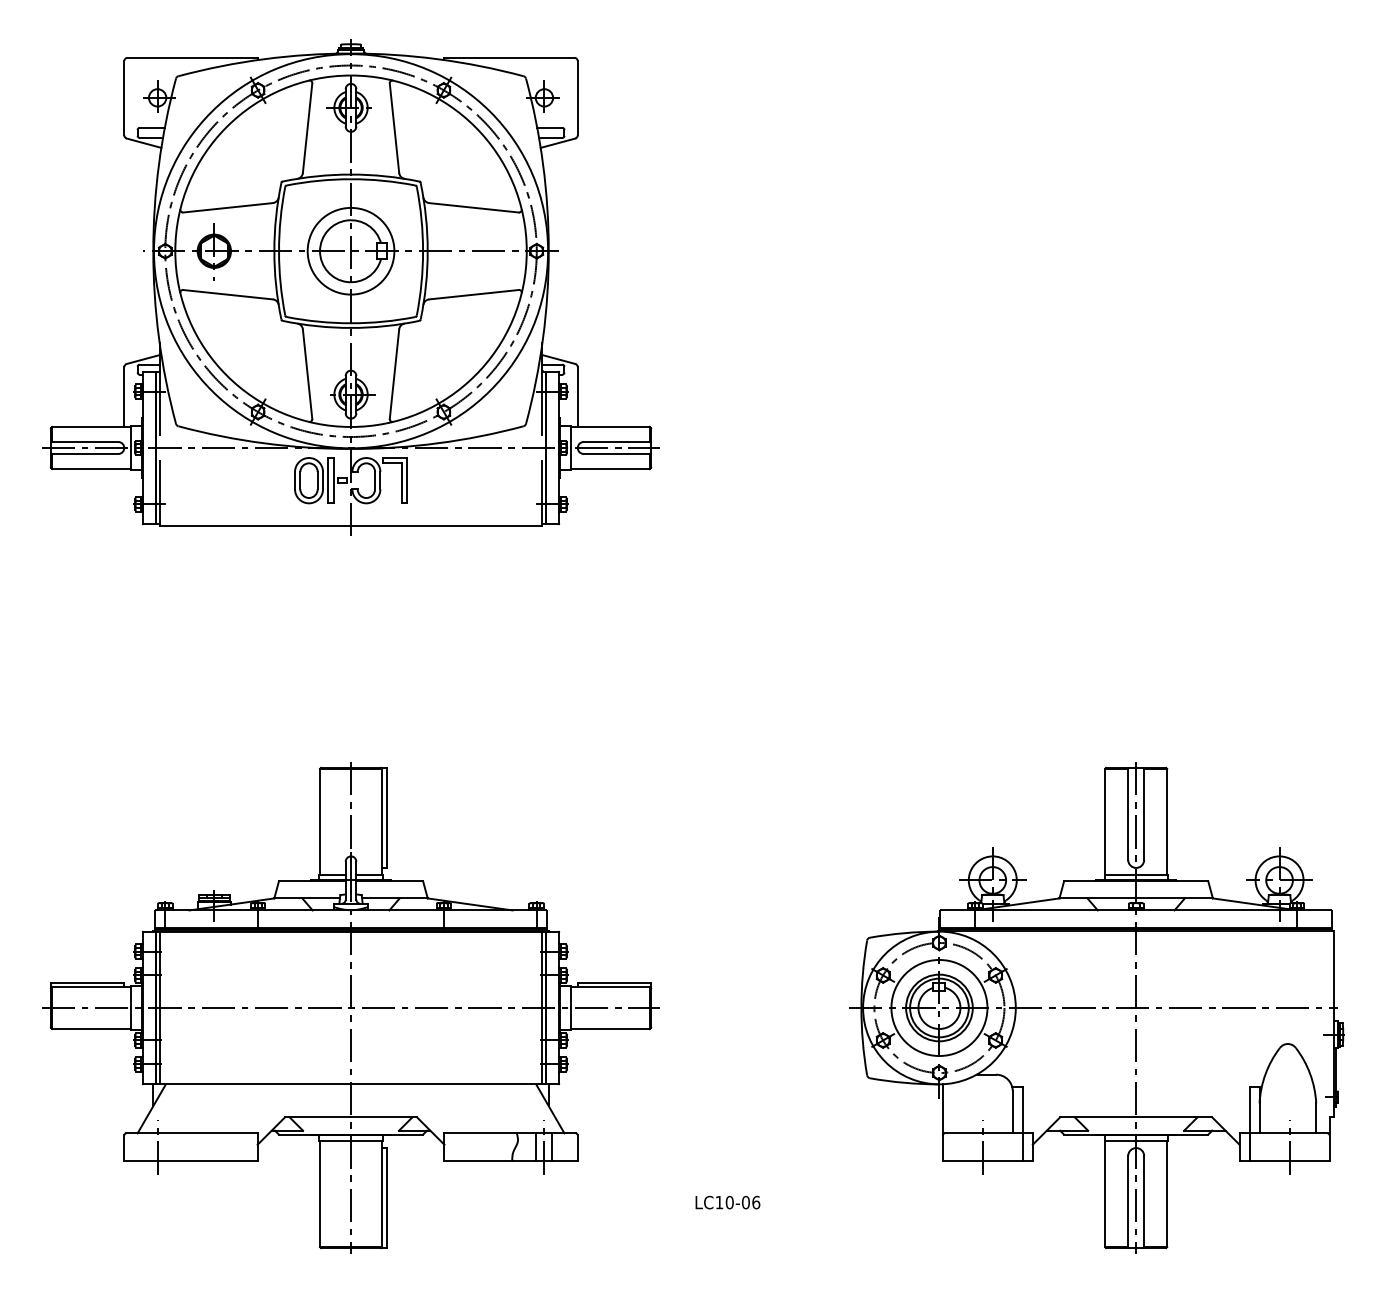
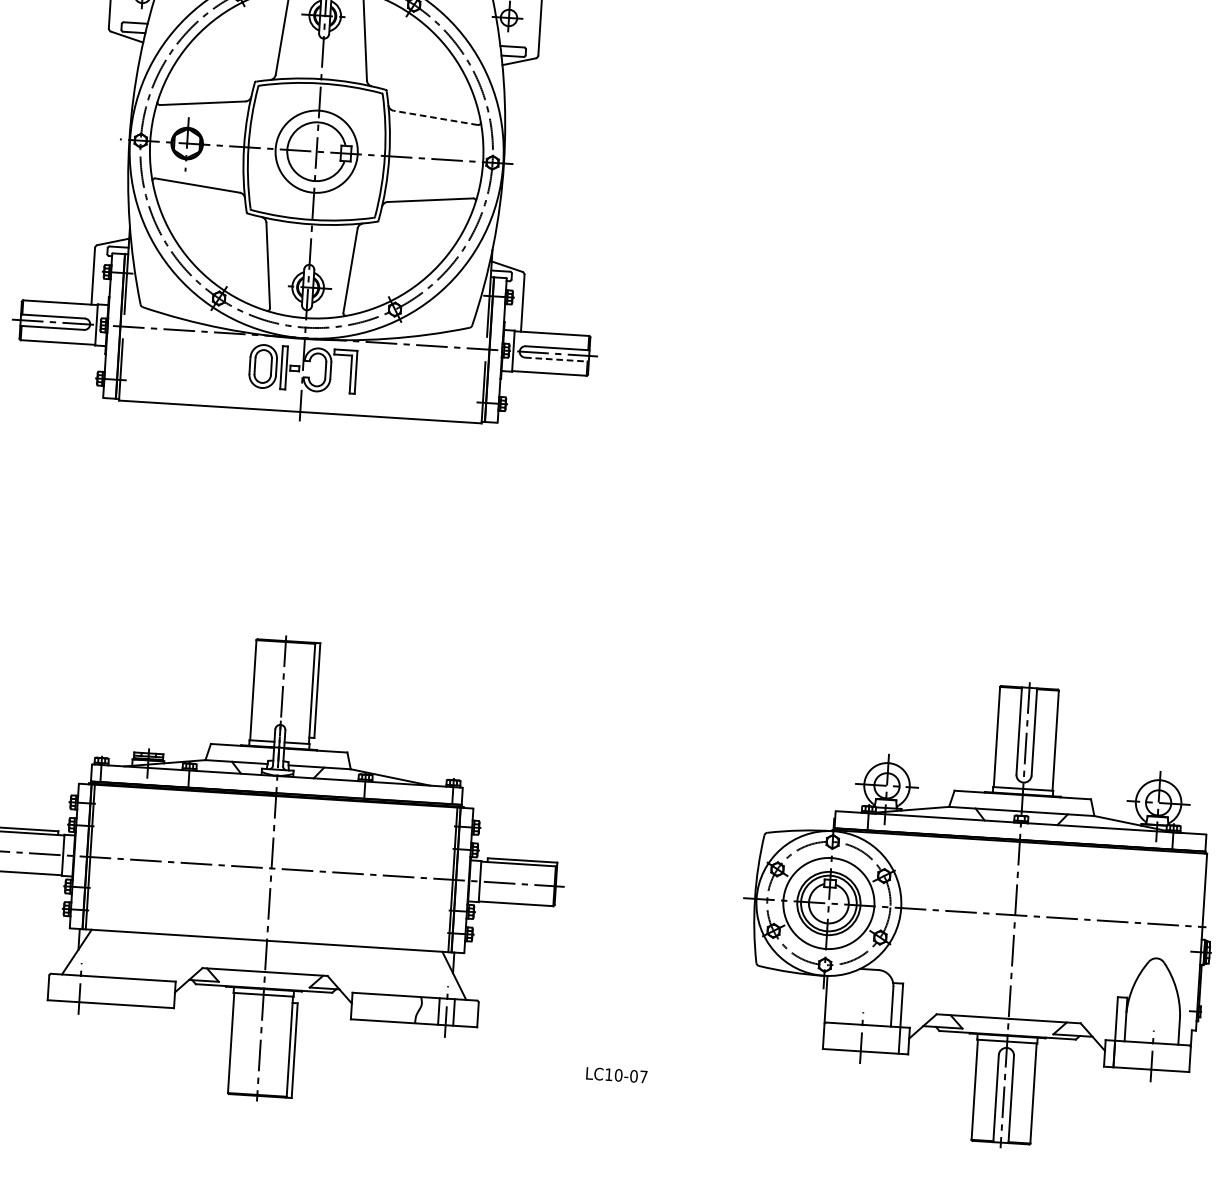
line: (474, 207) -> (436, 117), solid -> dashed
line: (617, 454) -> (556, 360), solid -> dashed
text: (756, 1202) -> (644, 1076), LC10-06 -> LC10-07

